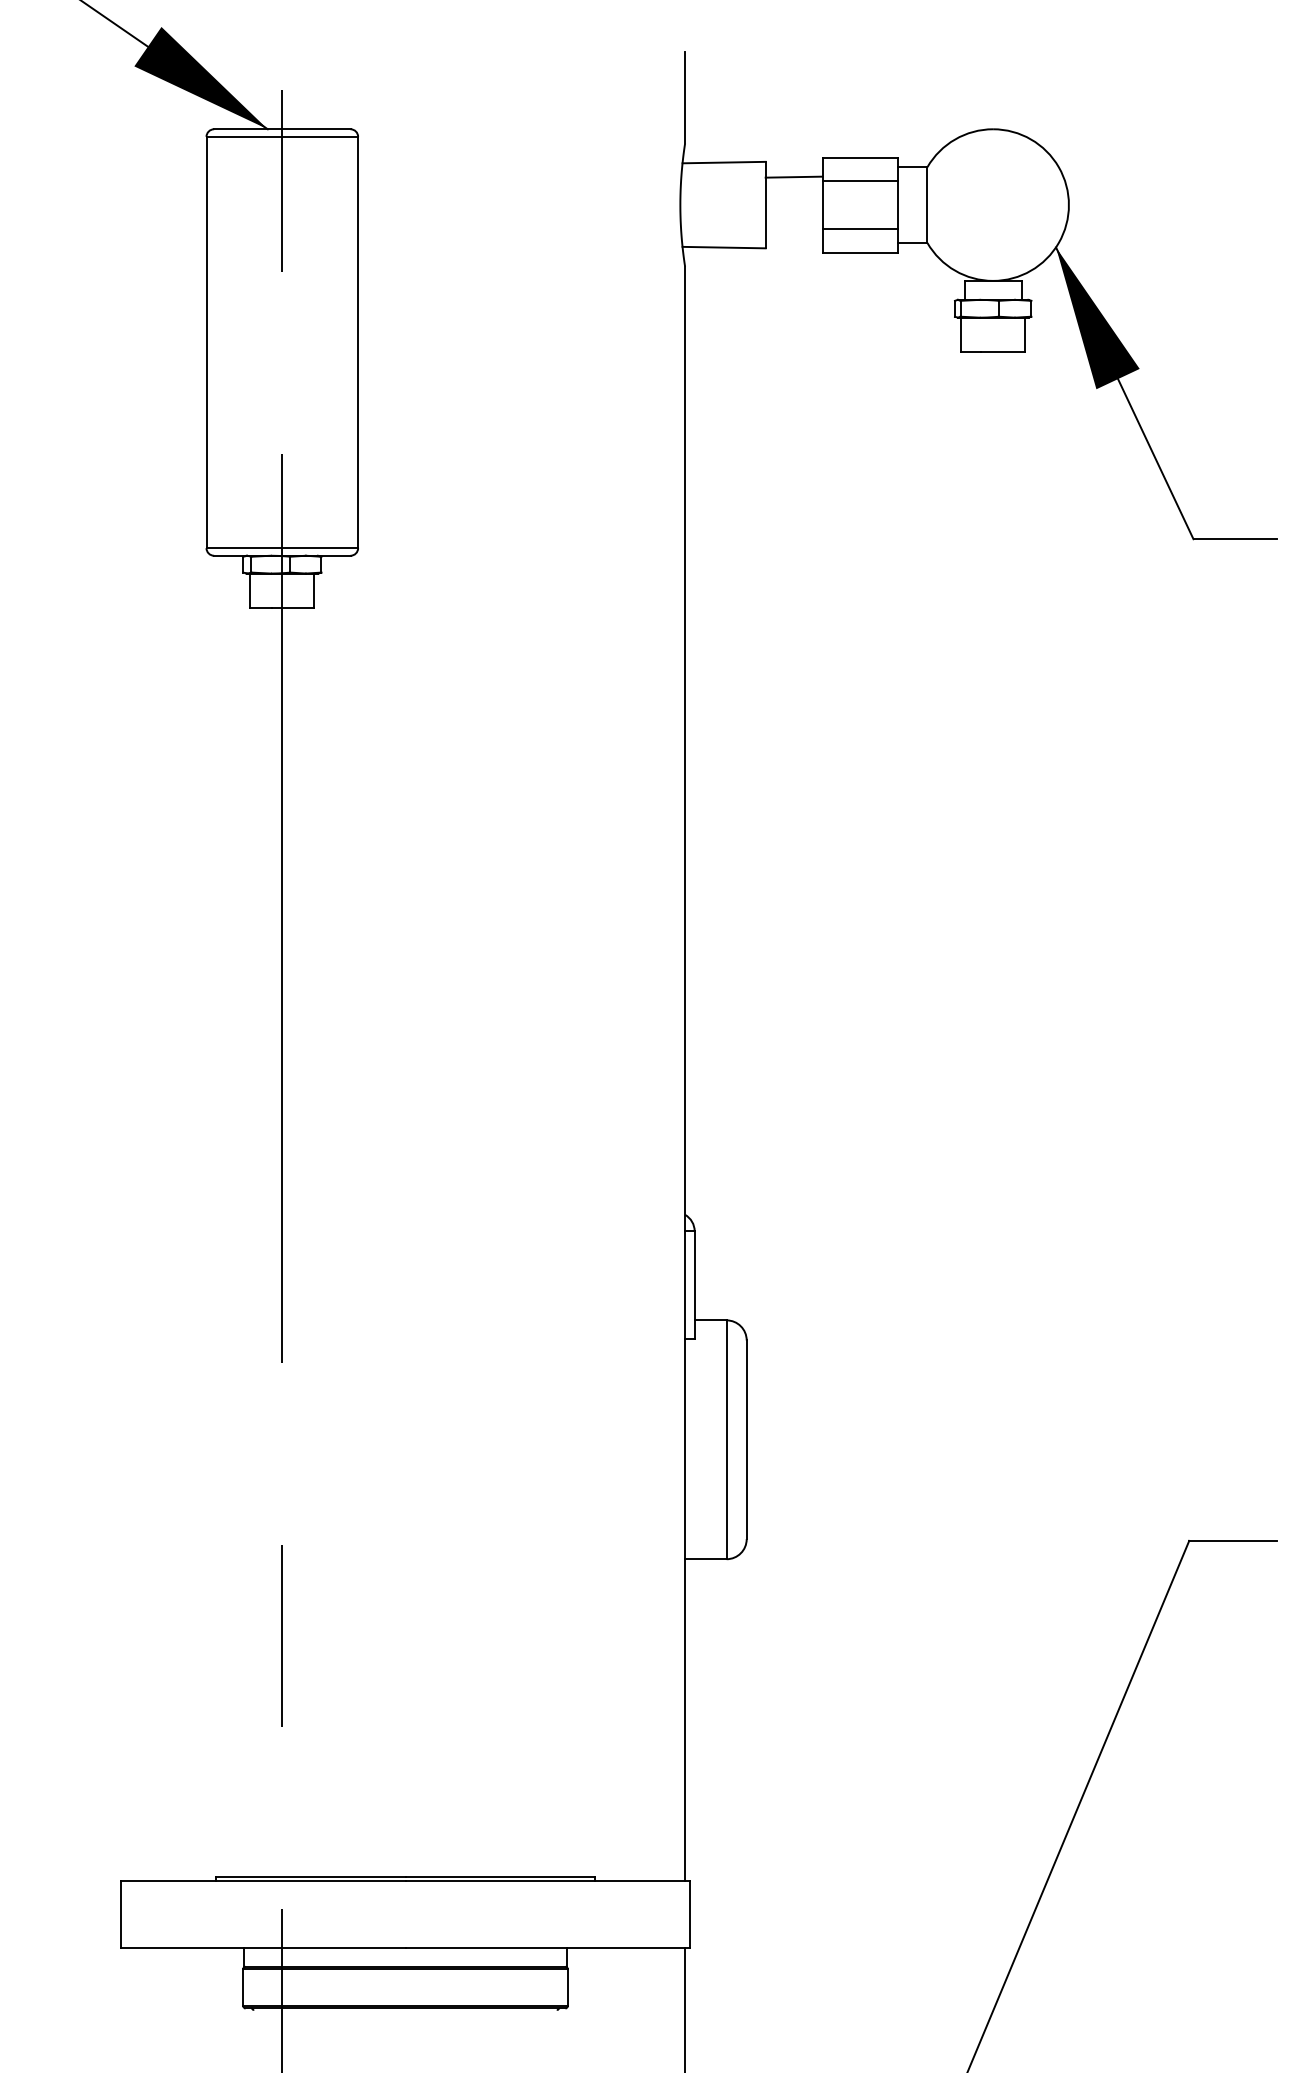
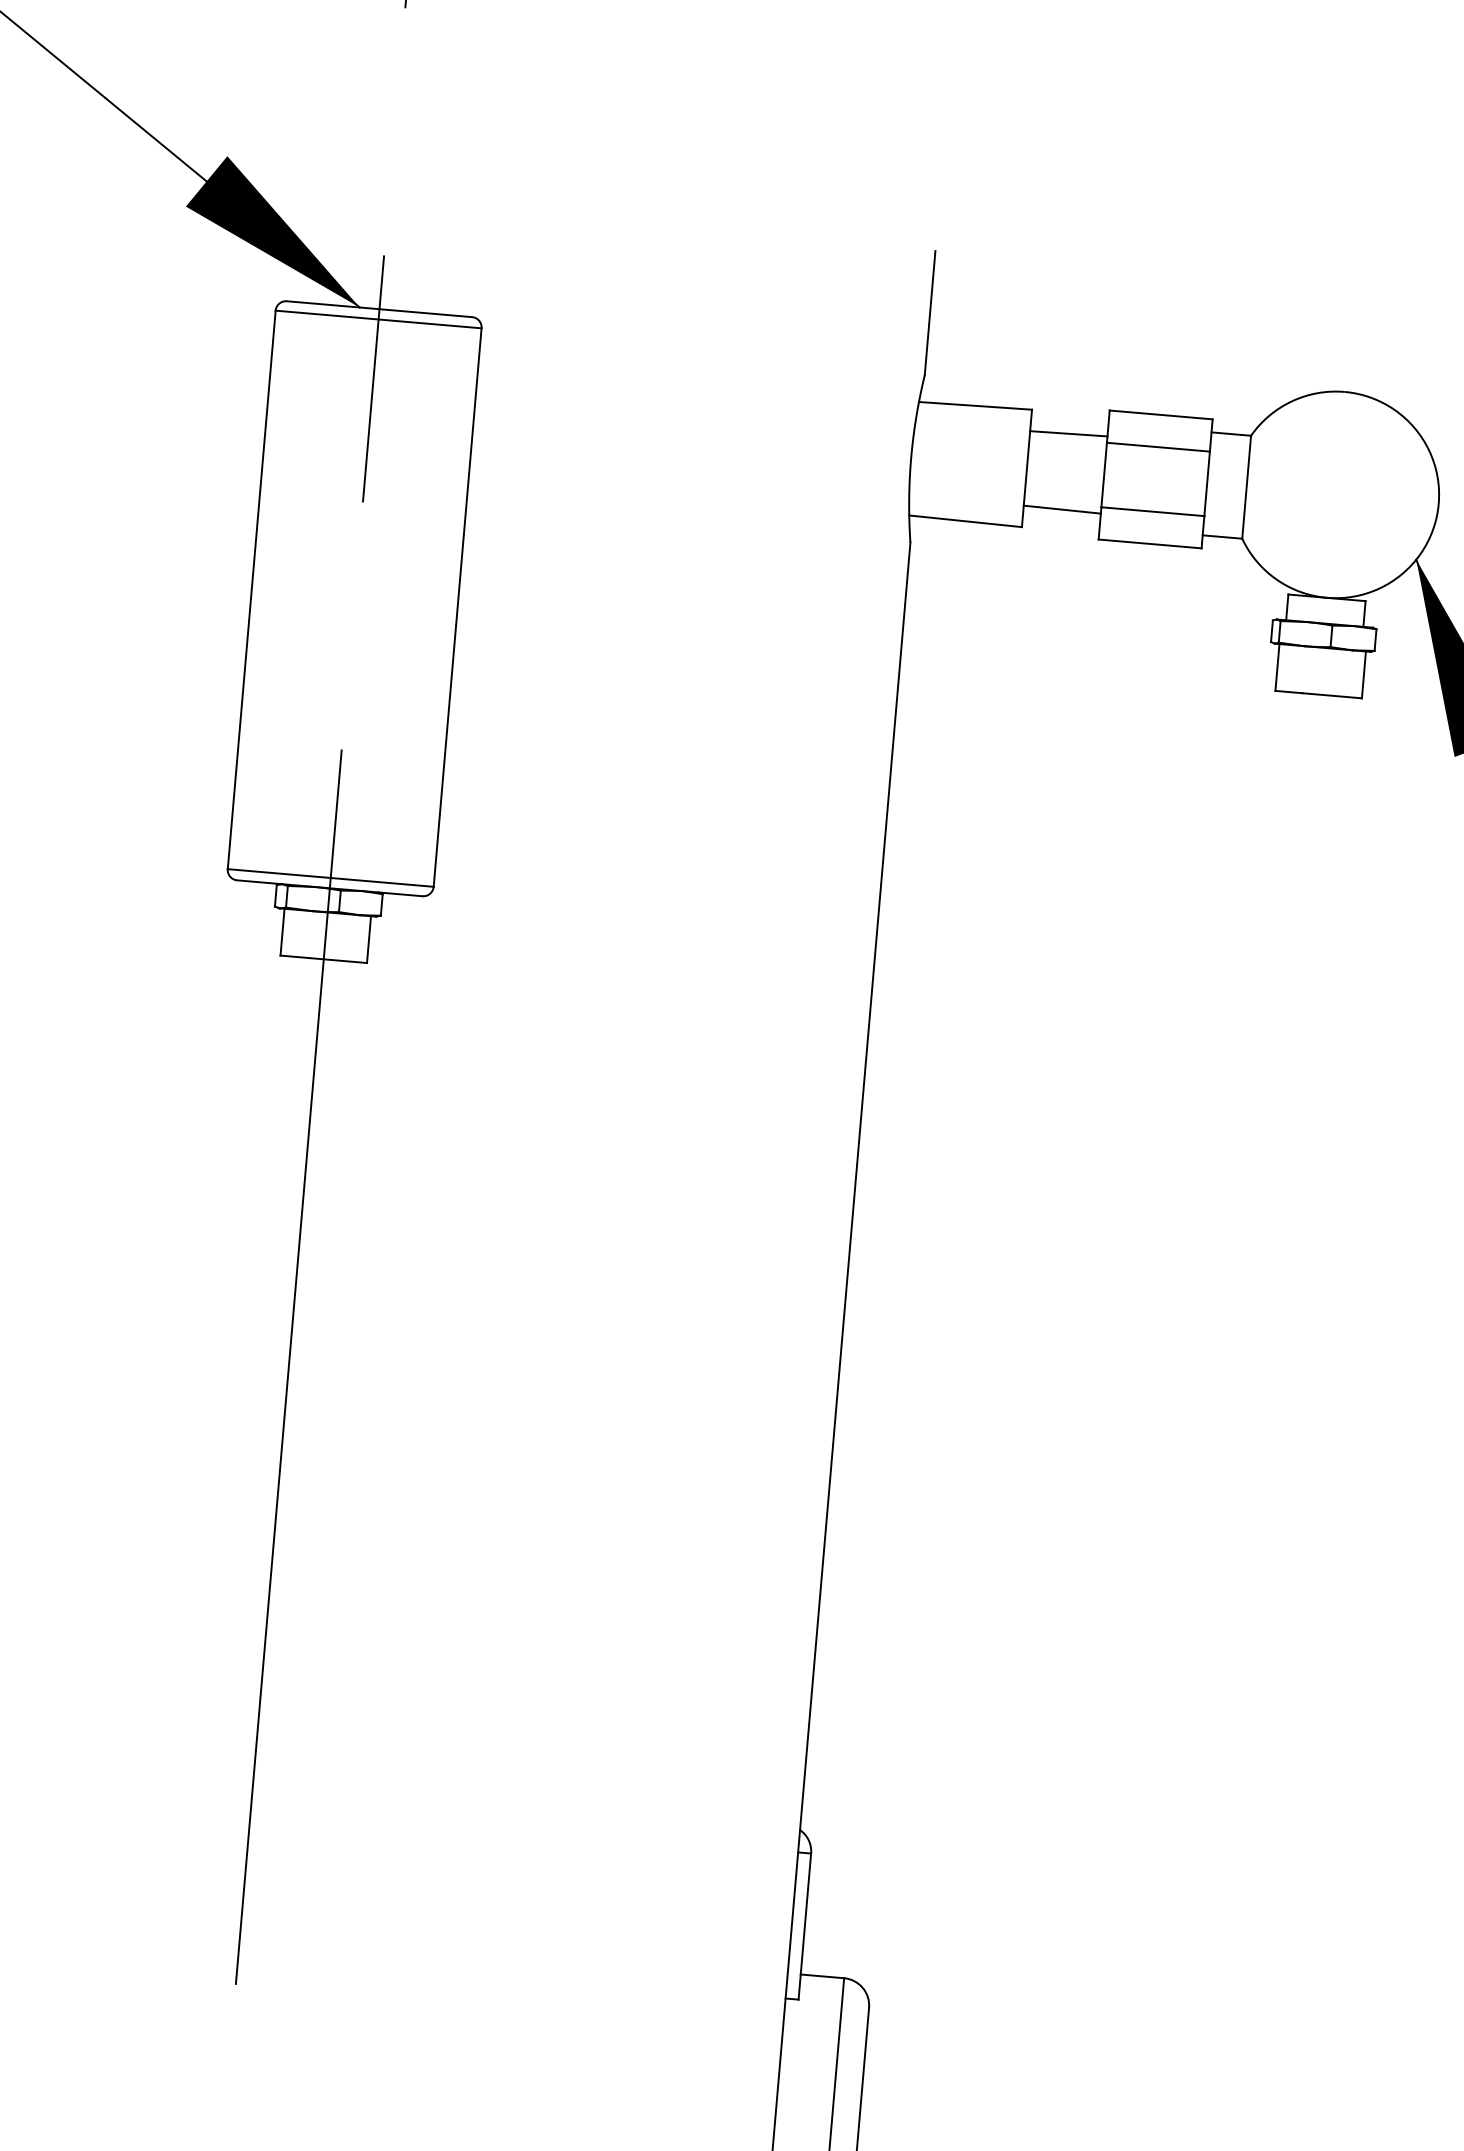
line: (793, 232) -> (1061, 508), added

